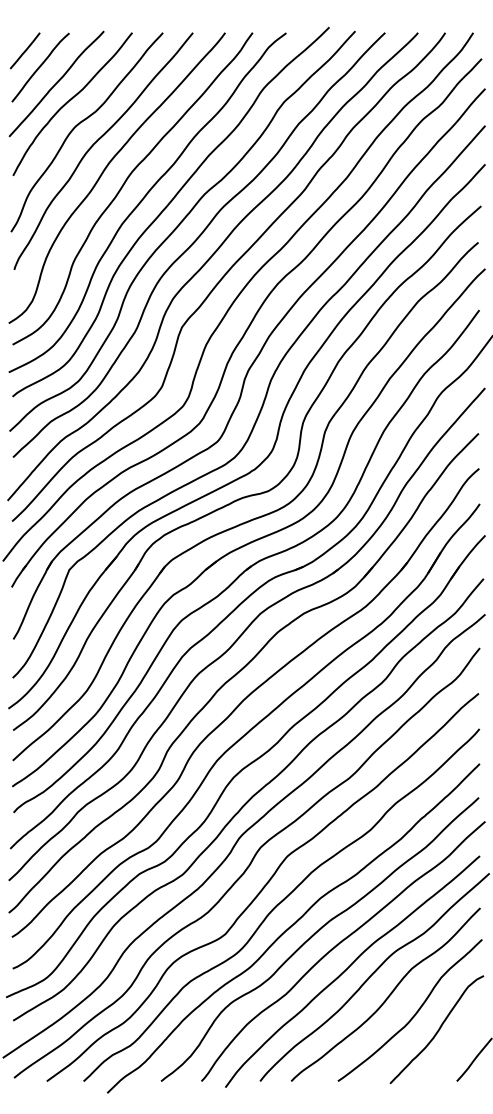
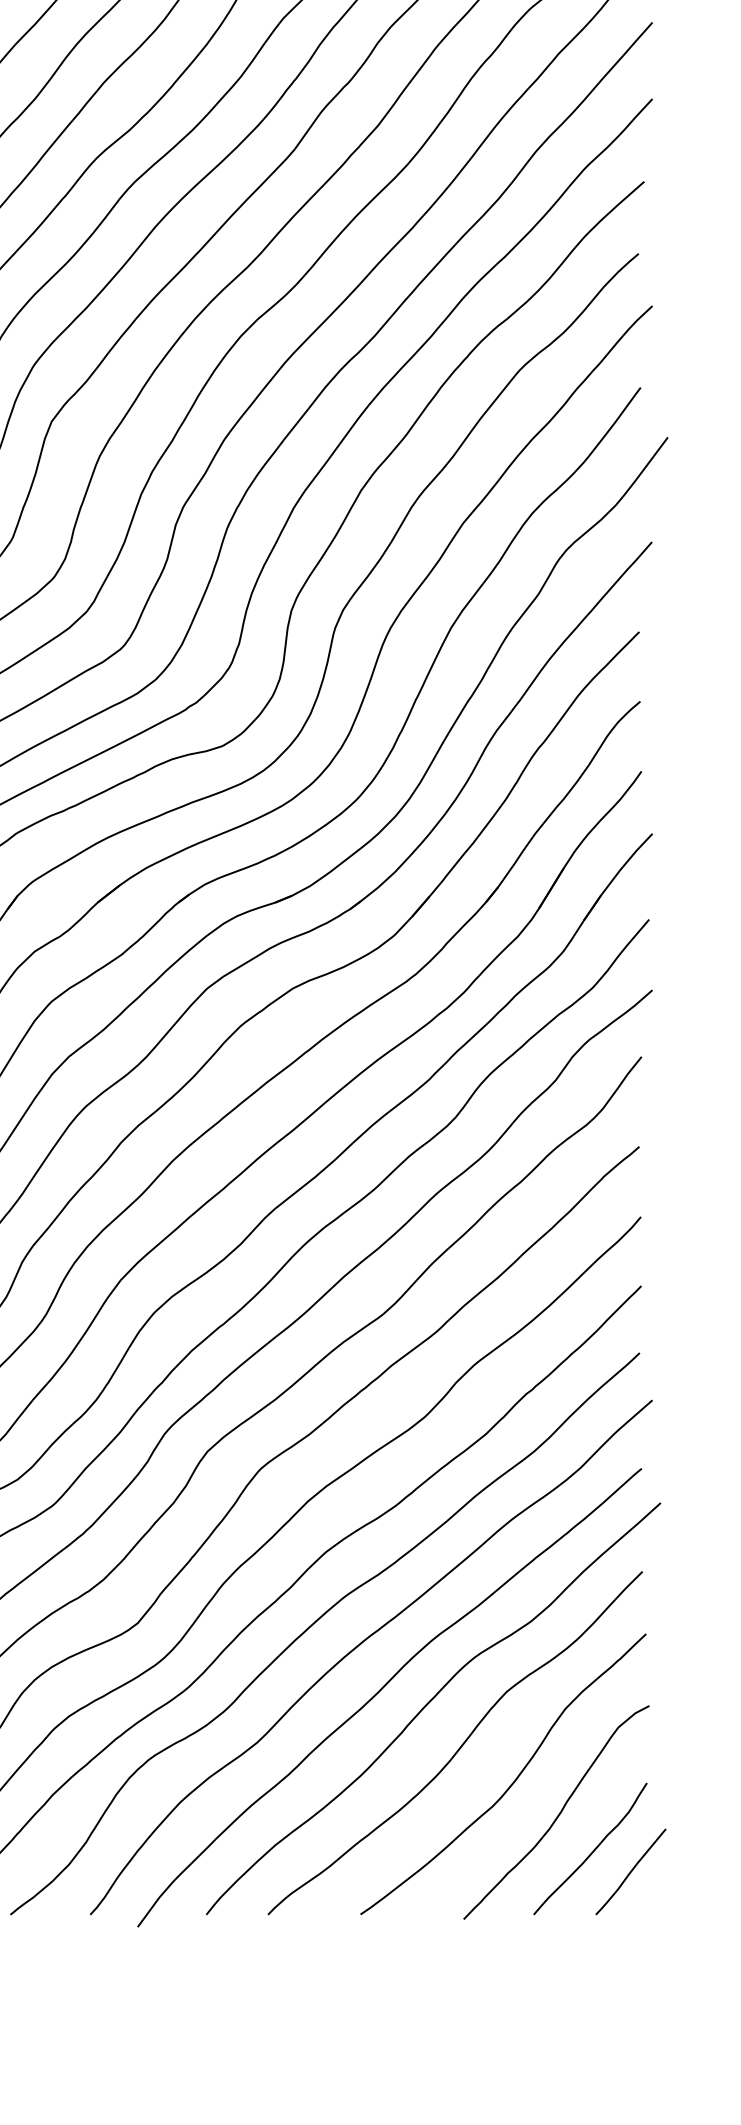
curve: (455, 1048) -> (593, 1849), added

